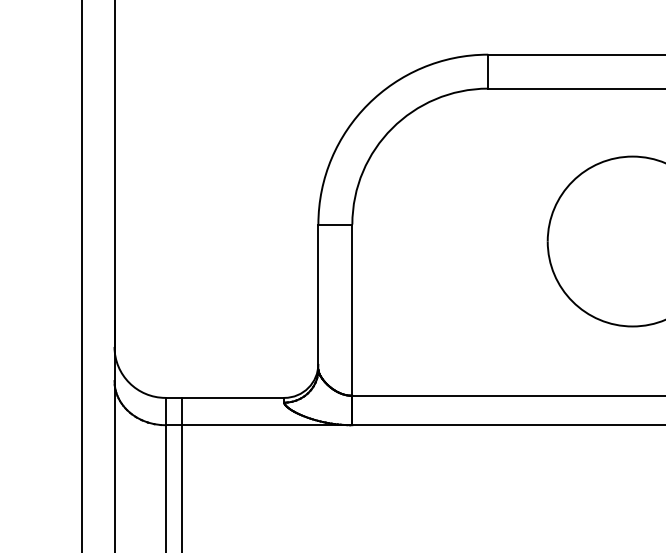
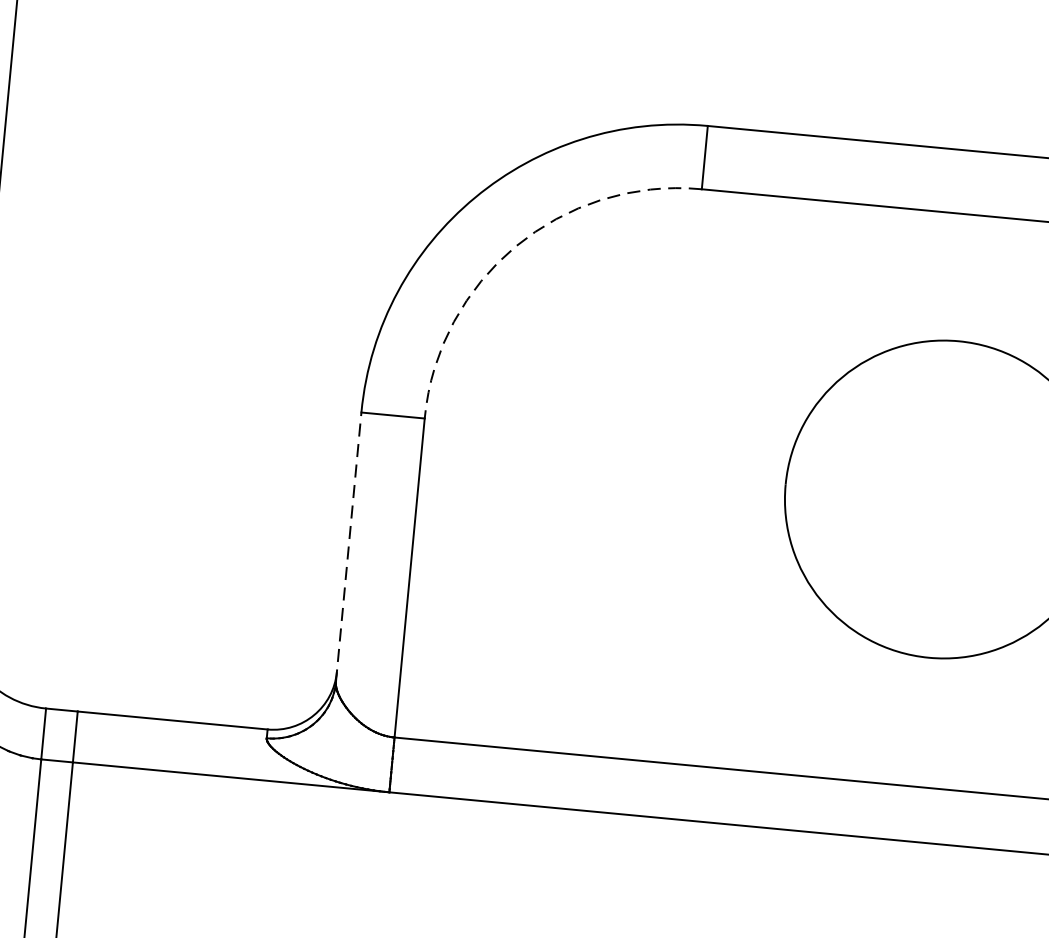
arc: (392, 128) -> (516, 246), solid -> dashed
line: (318, 296) -> (348, 546), solid -> dashed

